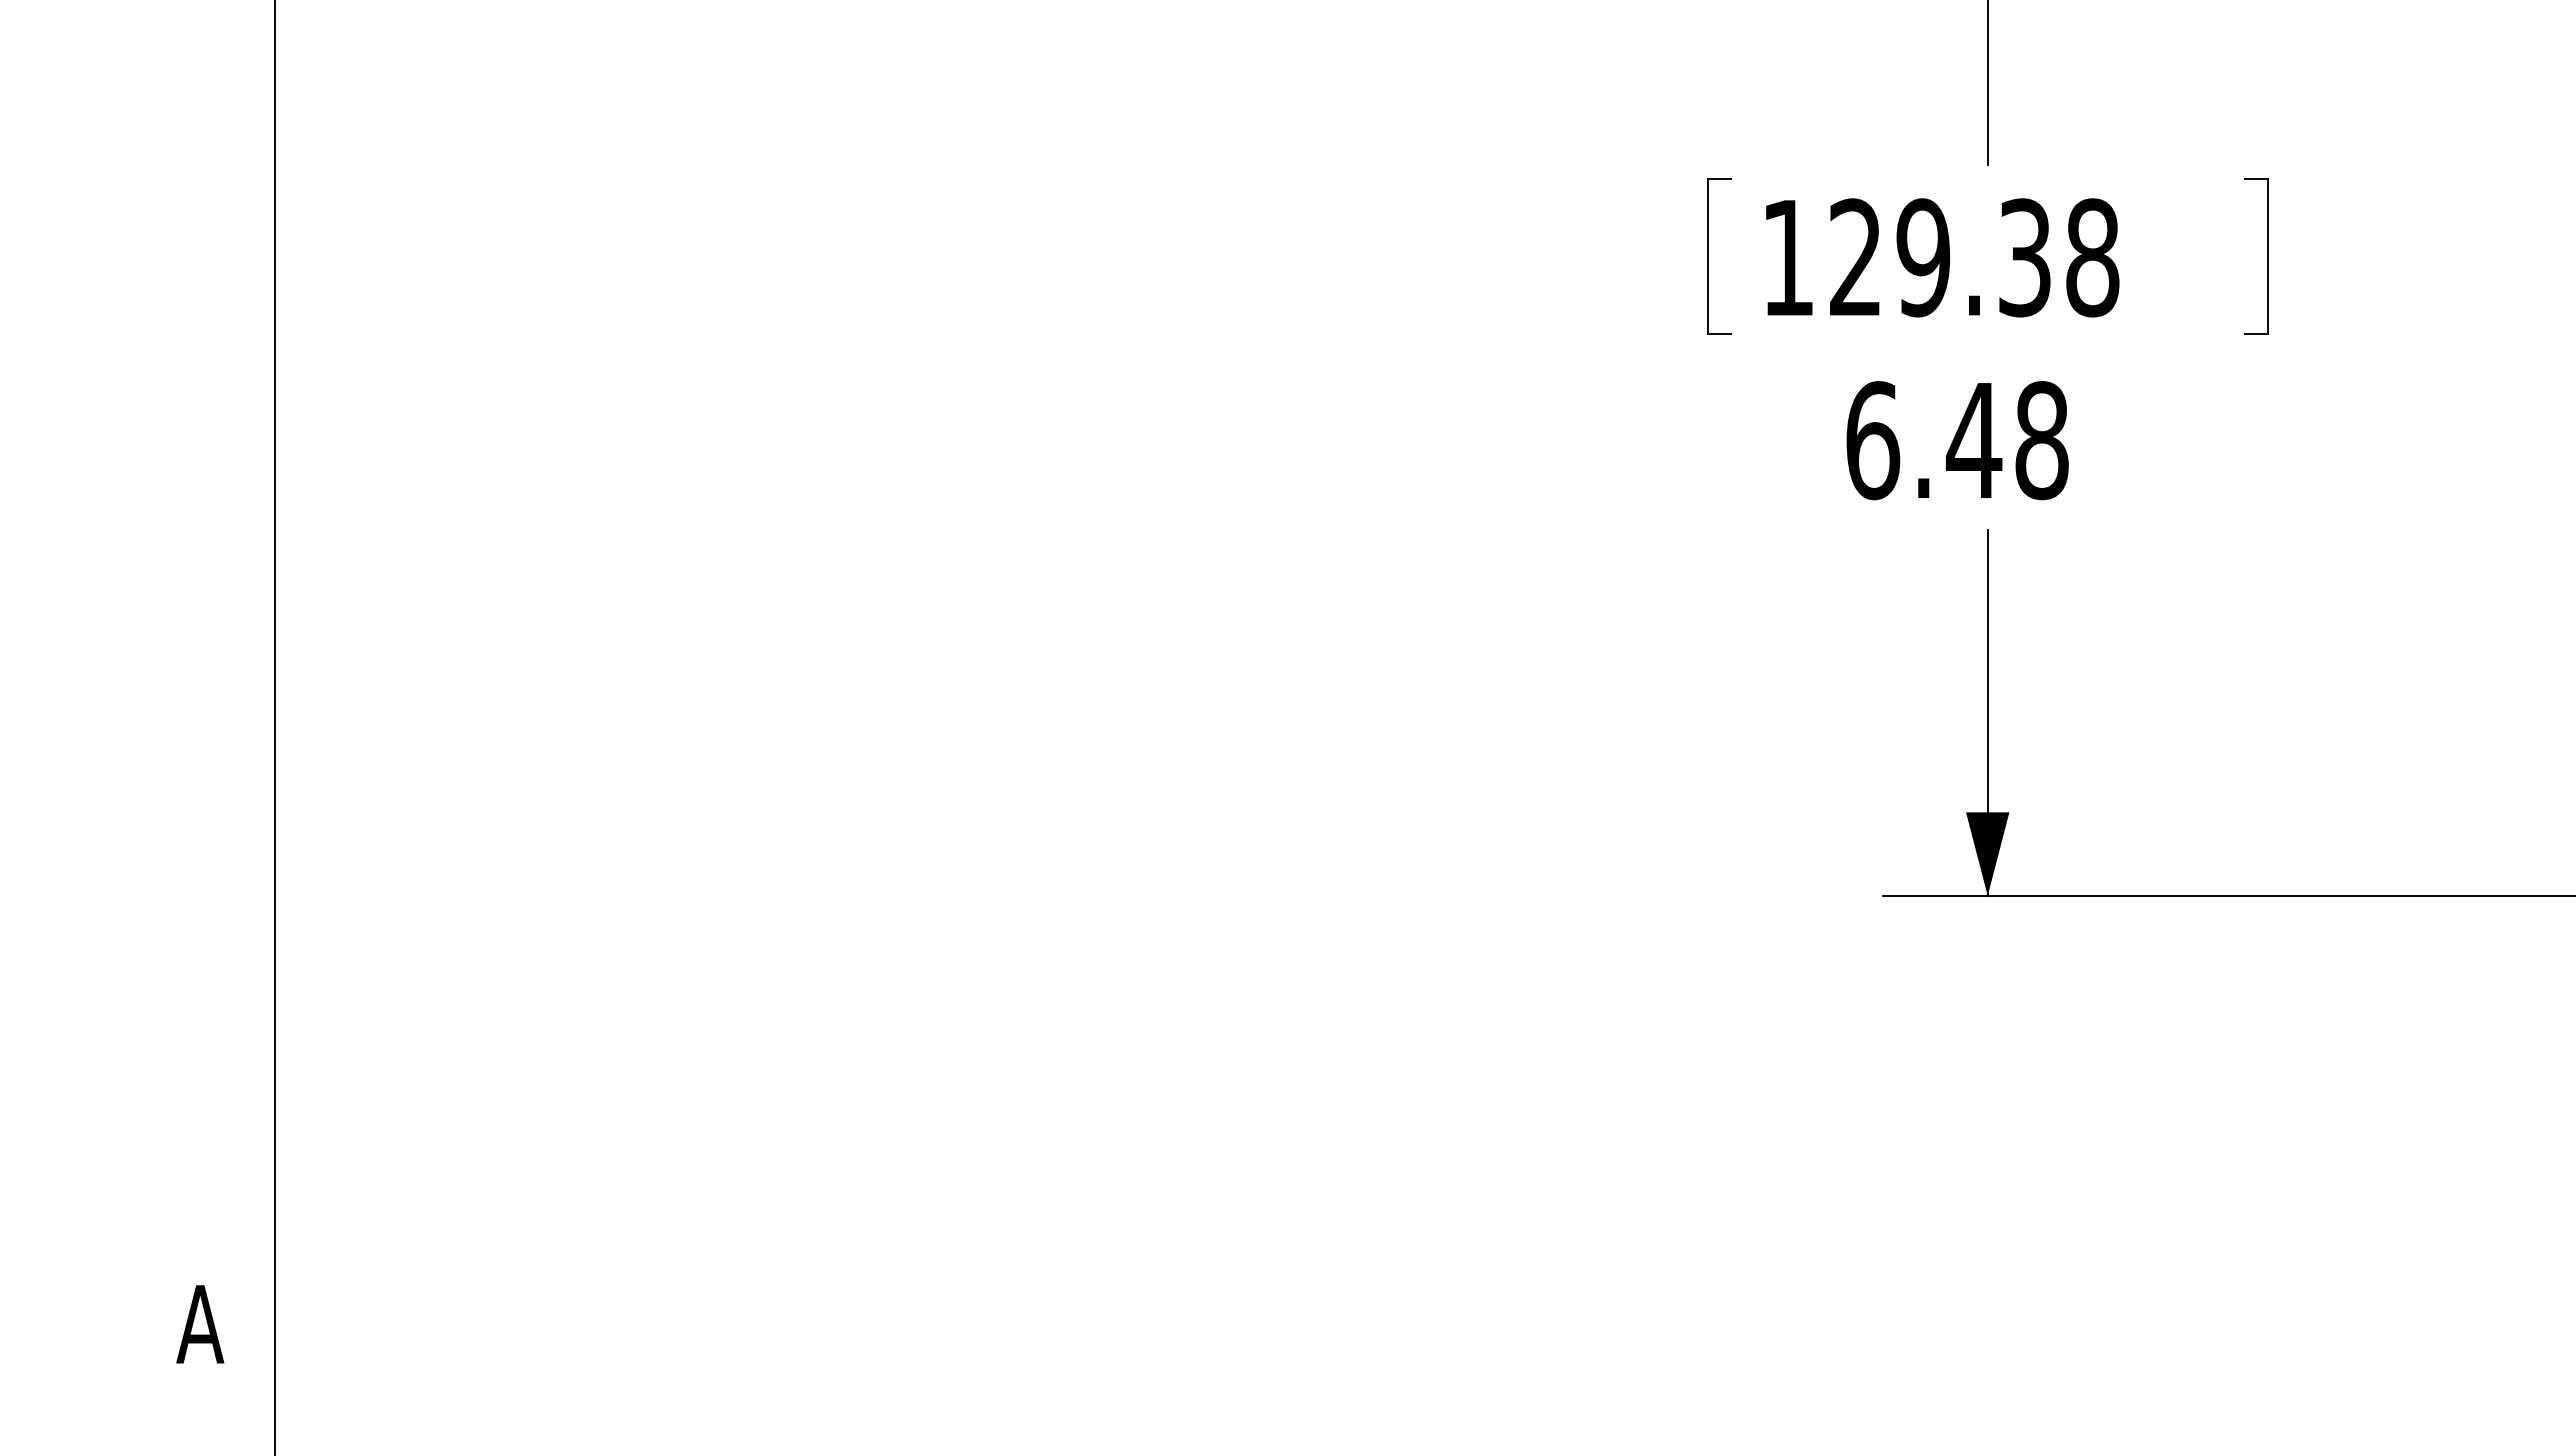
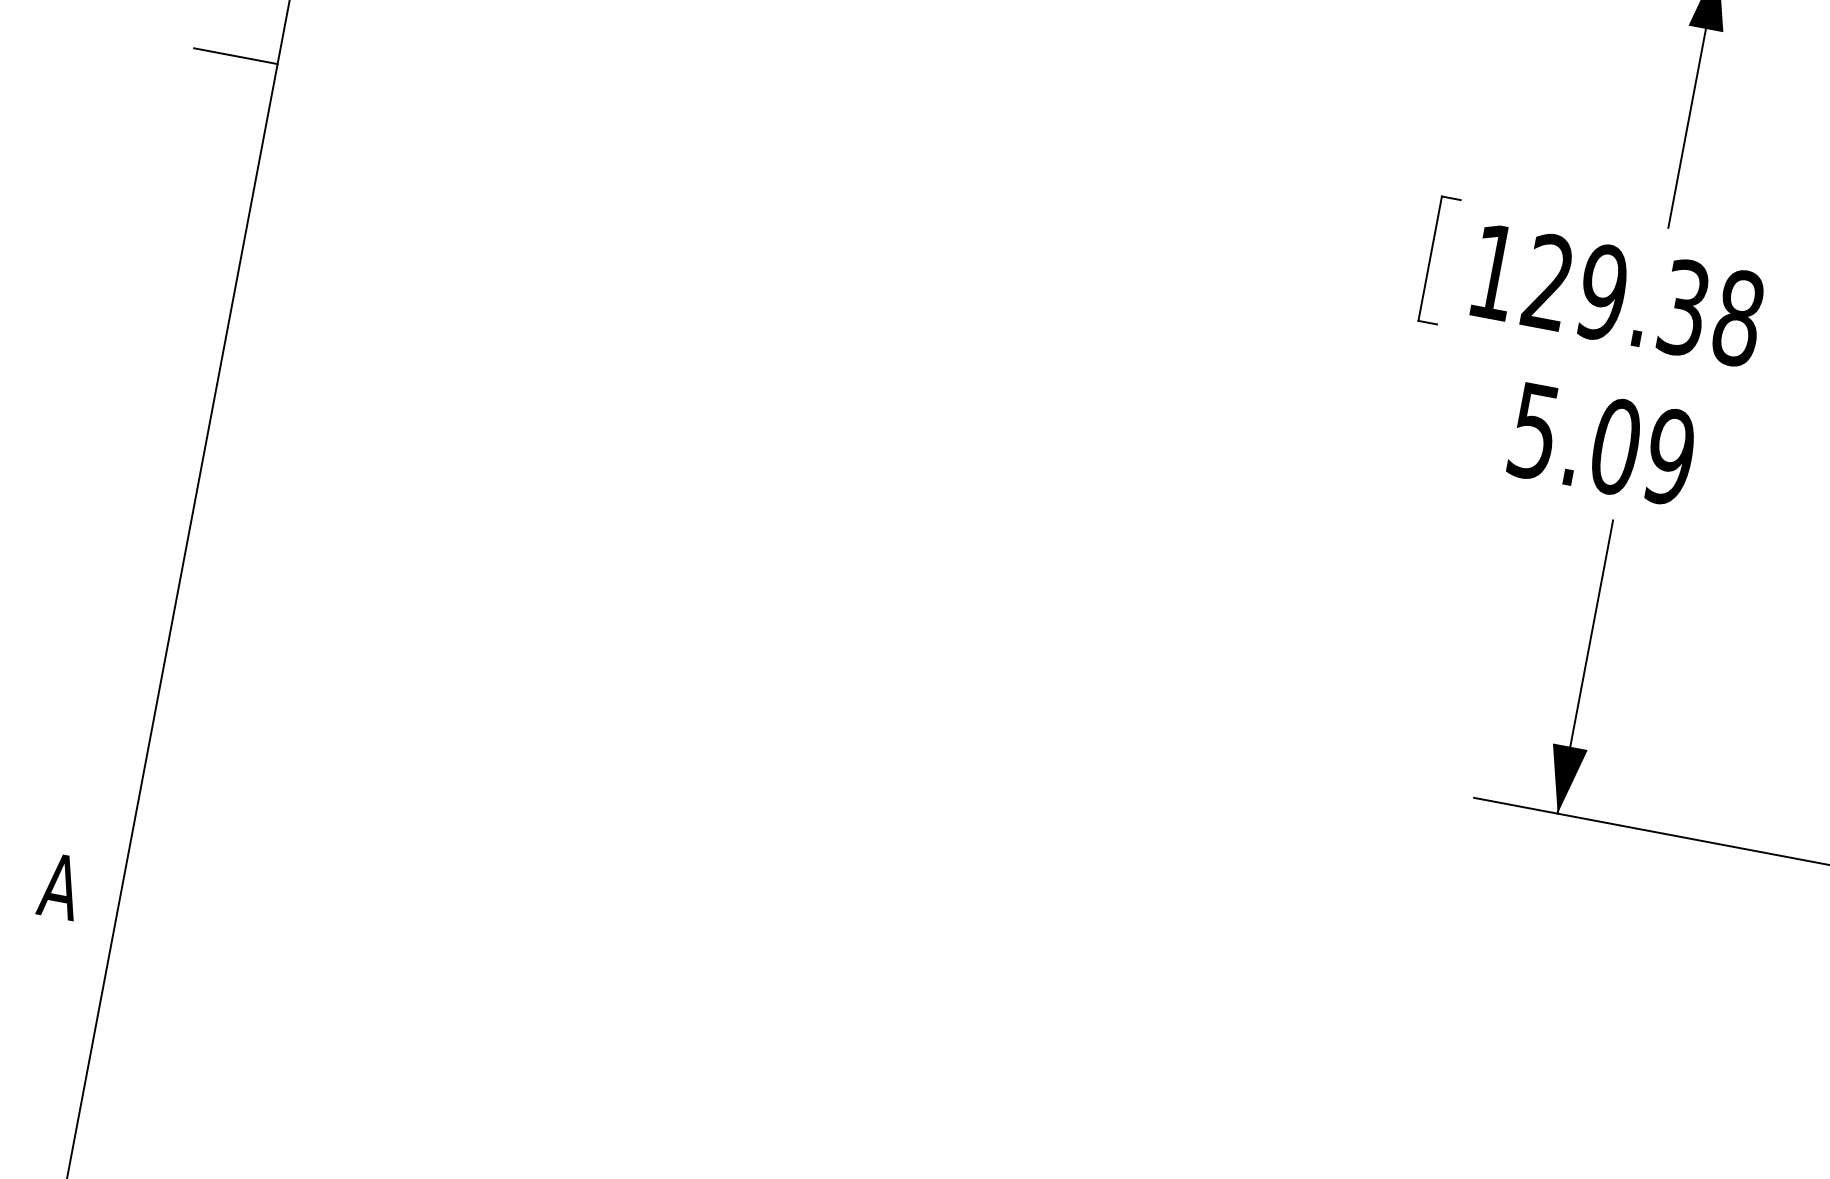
line: (222, 284) -> (235, 56), added
text: (1957, 440) -> (1602, 444), 6.48 -> 5.09

